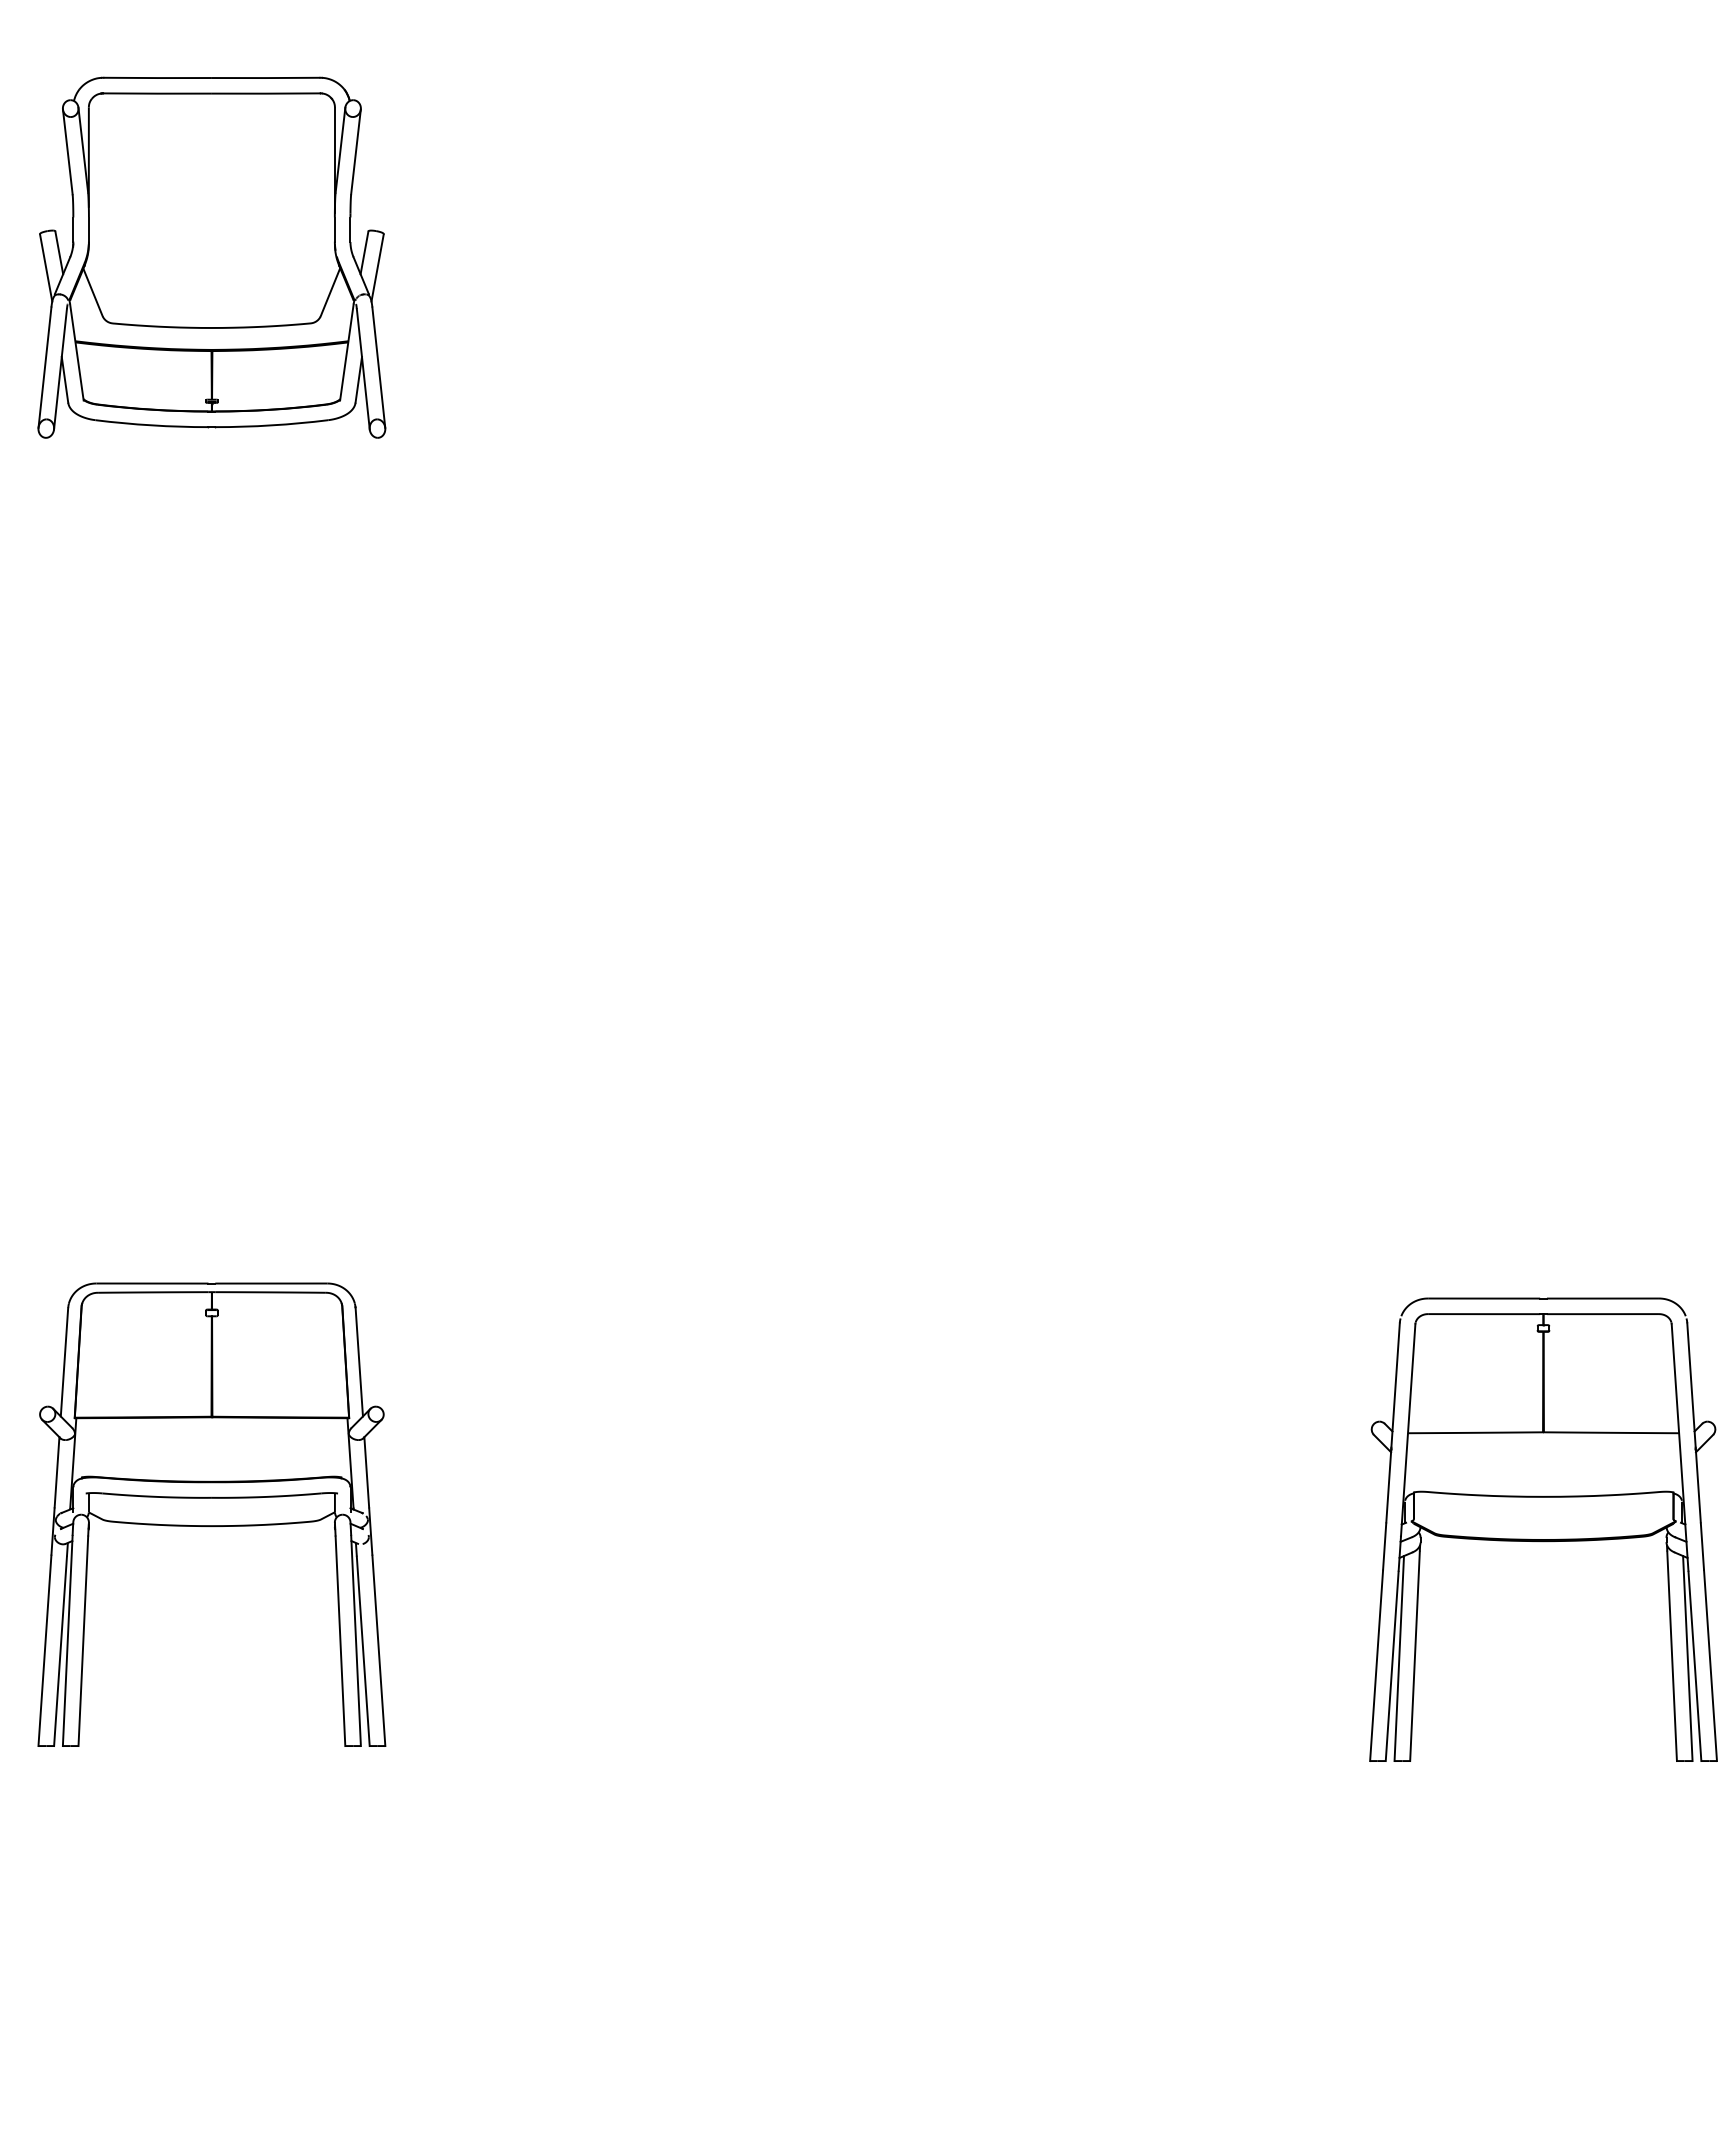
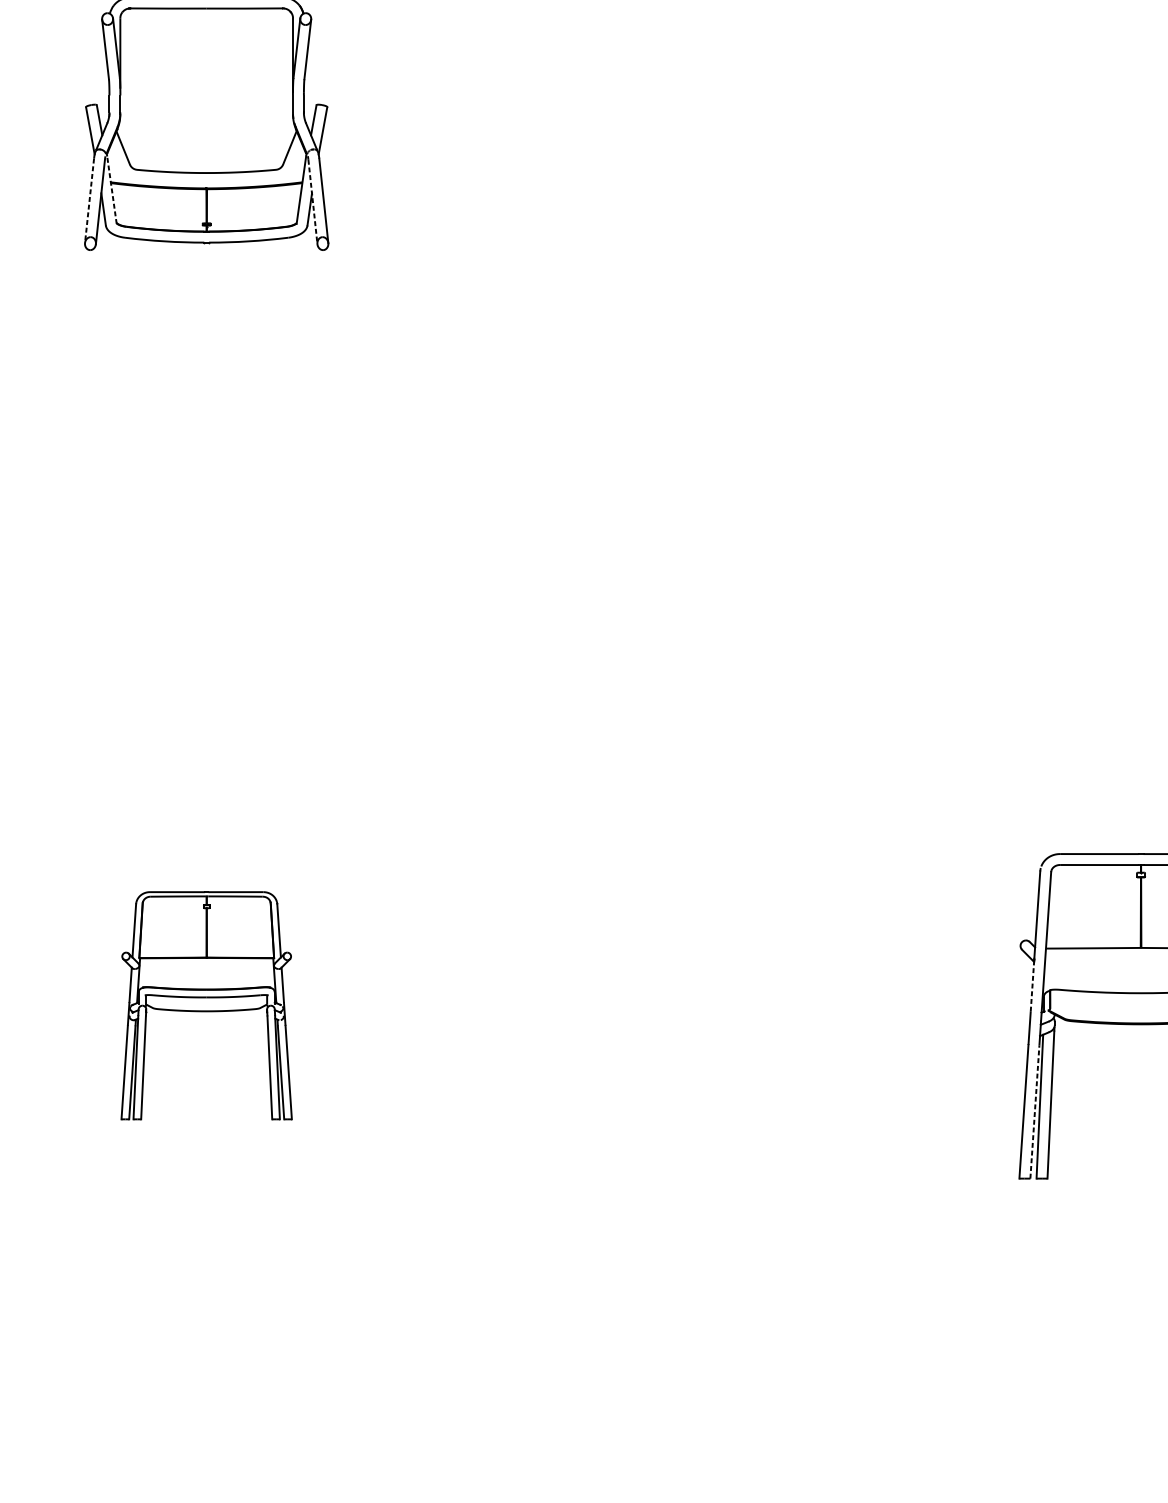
line: (76, 352) -> (111, 190), solid -> dashed
line: (44, 368) -> (89, 201), solid -> dashed
line: (363, 369) -> (313, 202), solid -> dashed
line: (1388, 1486) -> (1032, 985), solid -> dashed
part: (211, 1514) -> (206, 1005), size x0.7
line: (1392, 1666) -> (1035, 1112), solid -> dashed

